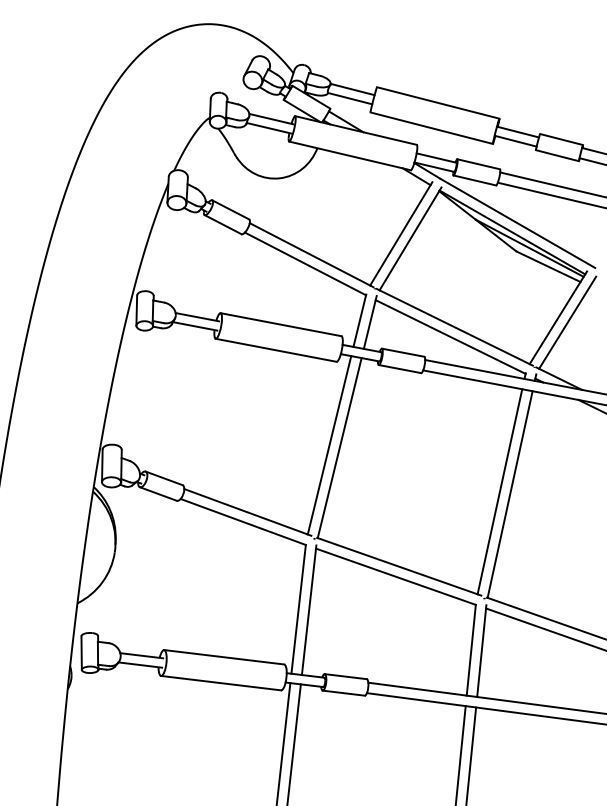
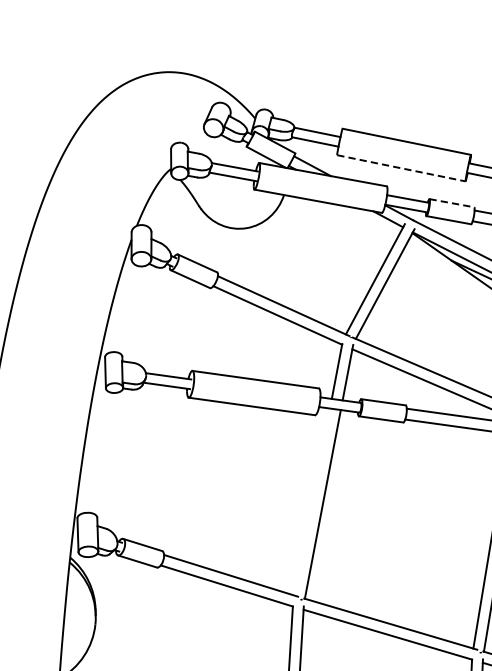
line: (432, 128) -> (402, 168), solid -> dashed
line: (478, 164) -> (451, 203), solid -> dashed
line: (329, 445) -> (312, 502), removed

